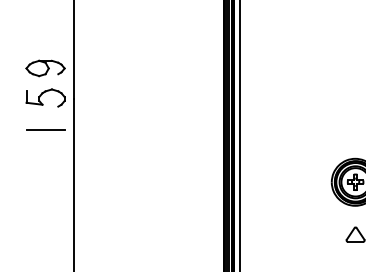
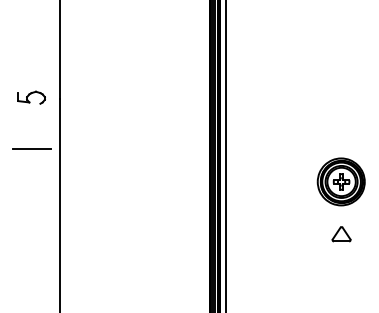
part: (45, 67) -> (31, 67), removed
part: (45, 97) -> (31, 97), size x0.7
line: (45, 128) -> (31, 148), moved

